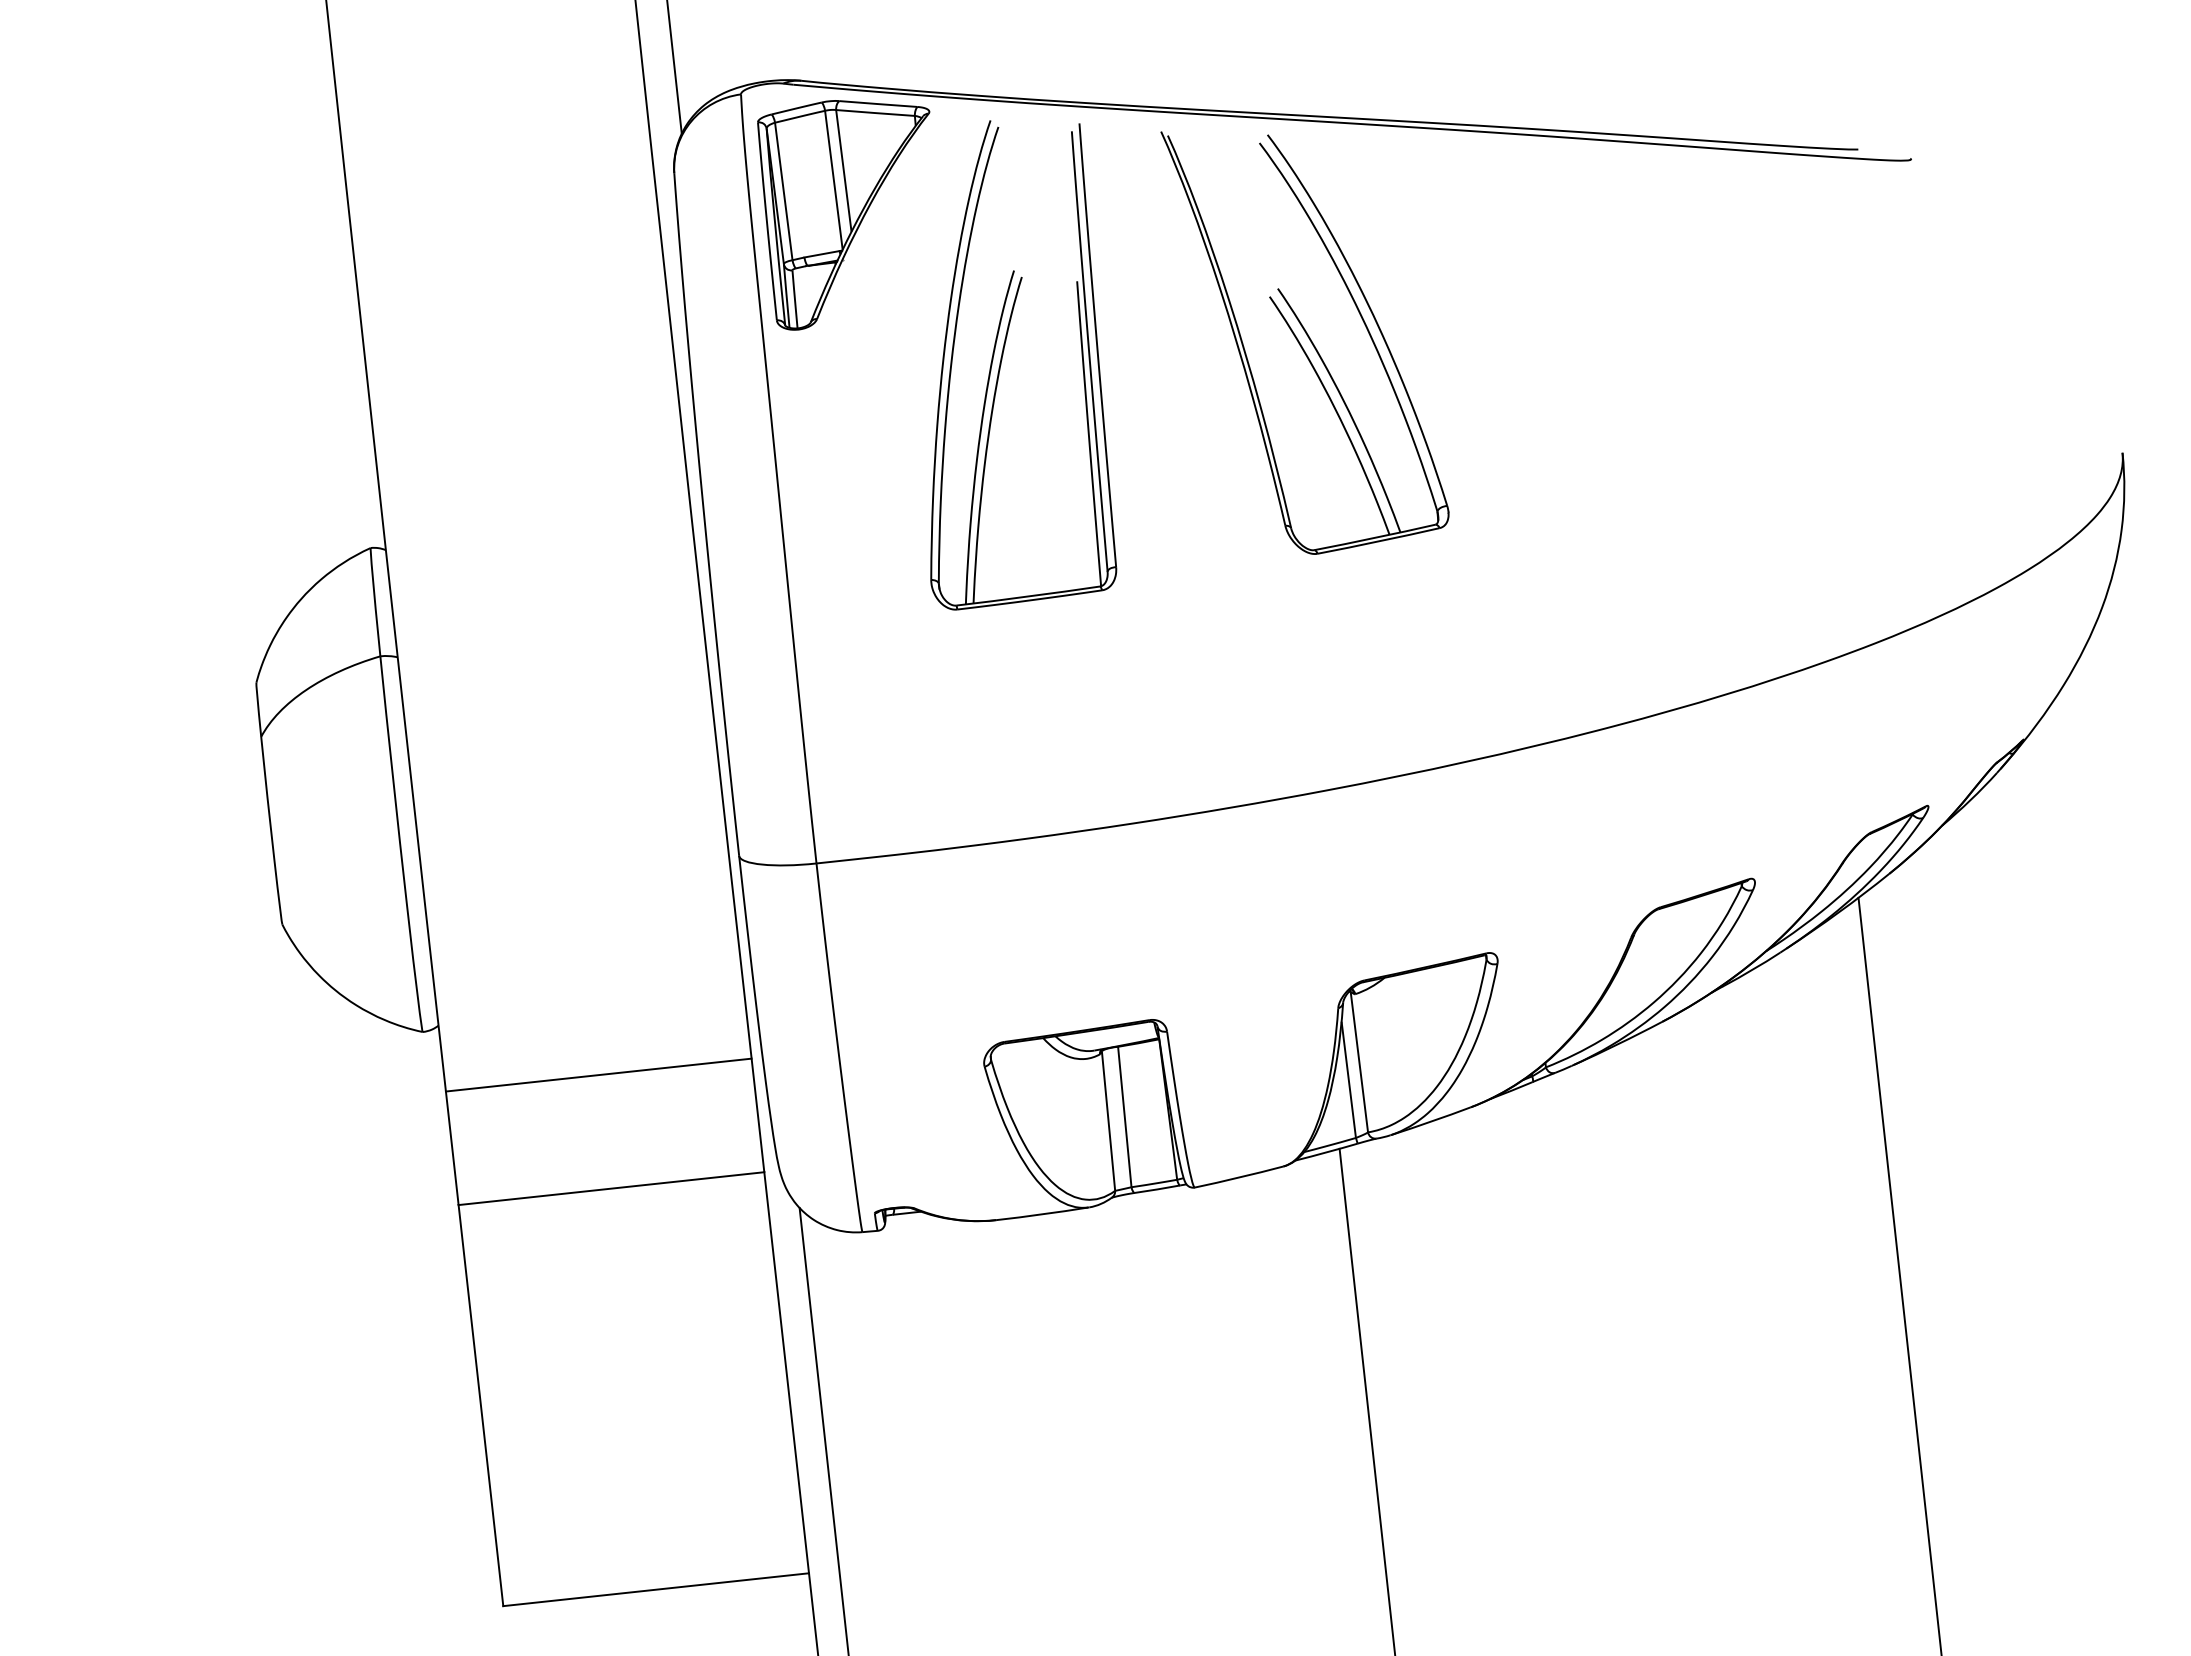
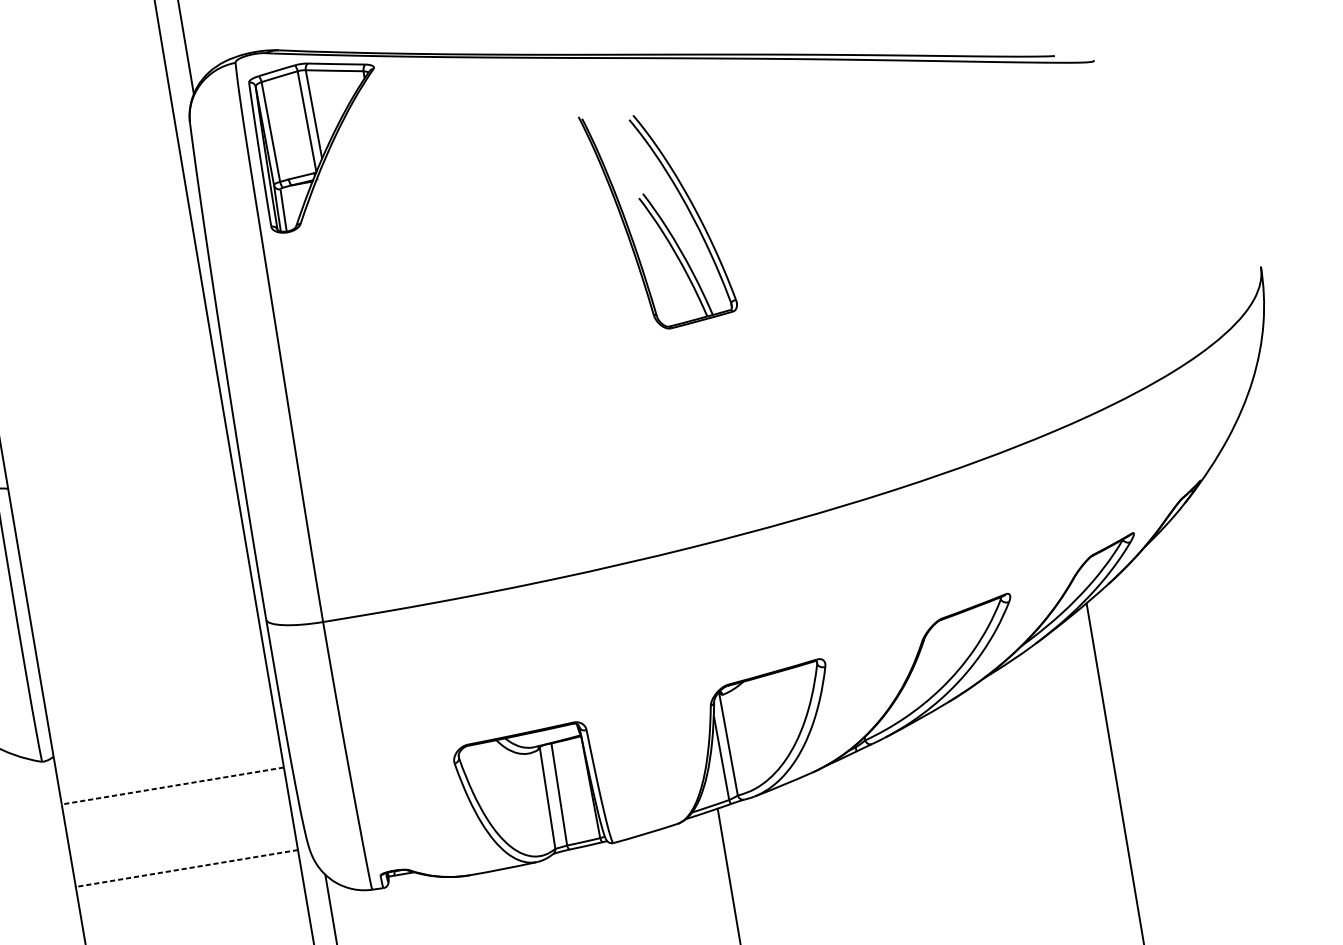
part: (1304, 342) -> (658, 220), size x0.7
part: (1002, 360) -> (437, 246), removed
line: (598, 1075) -> (172, 786), solid -> dashed
line: (611, 1188) -> (186, 868), solid -> dashed

